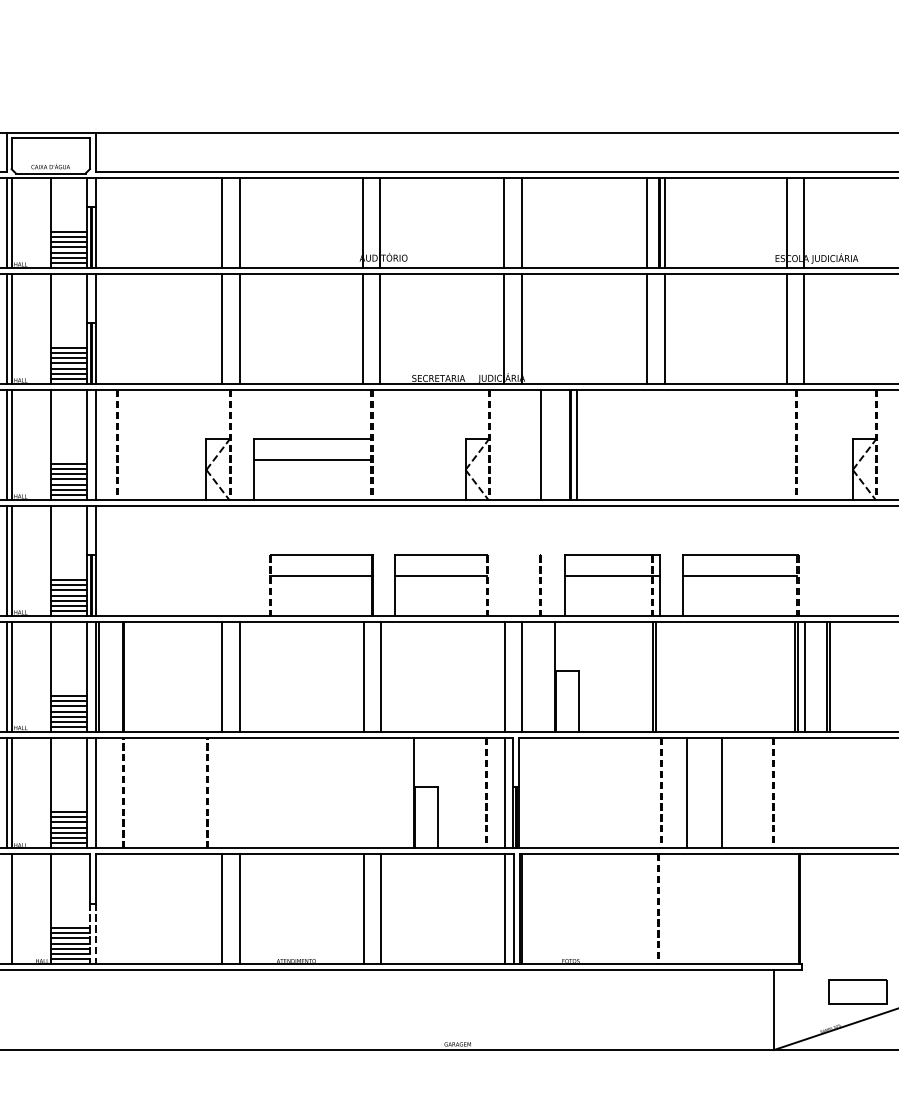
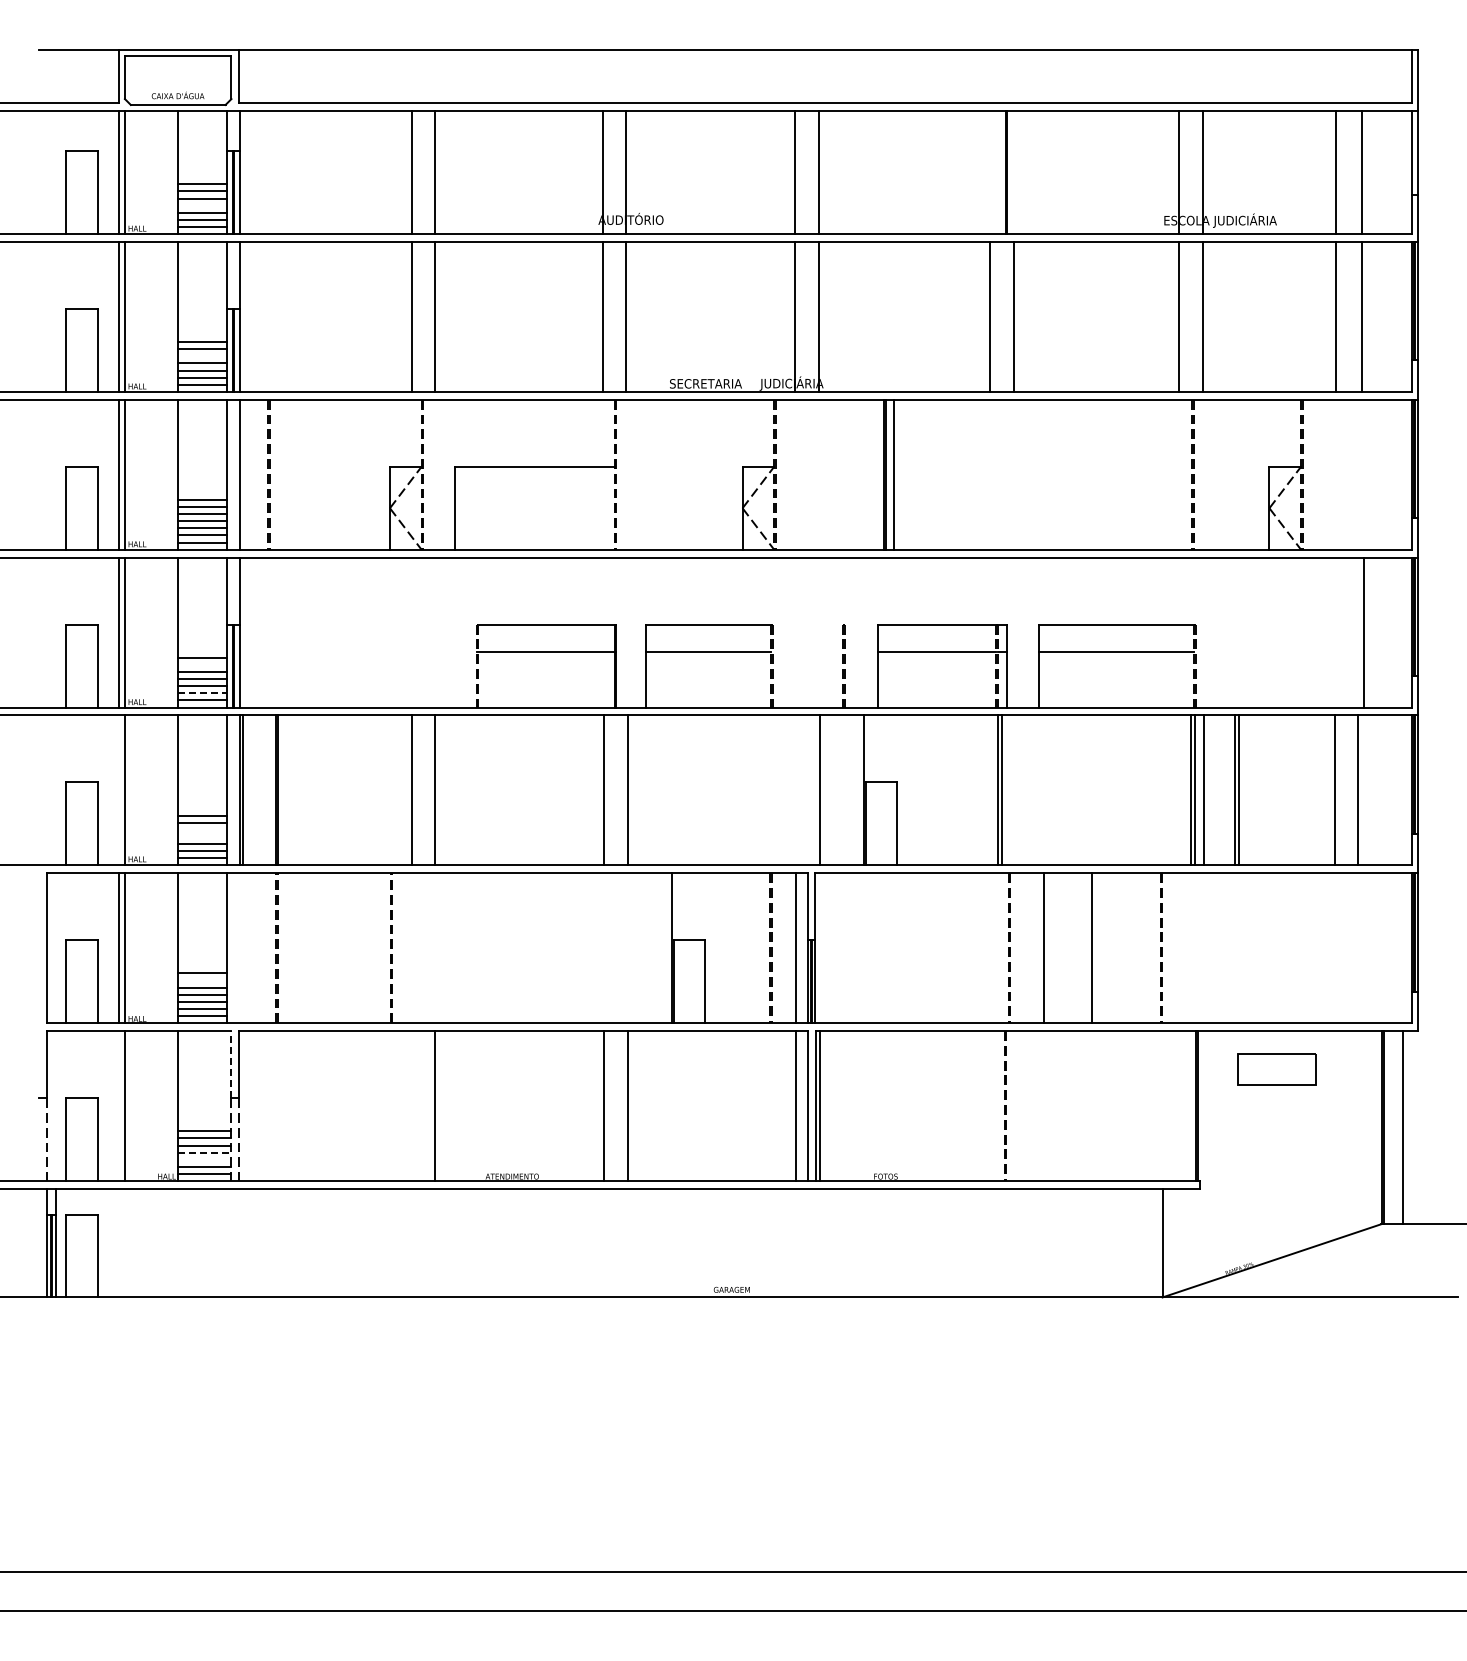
line: (647, 223) -> (989, 172), removed
line: (664, 223) -> (1013, 172), removed
line: (68, 247) -> (202, 205), removed
line: (68, 358) -> (202, 356), removed
line: (541, 445) -> (845, 474), removed
line: (312, 459) -> (534, 494), removed
line: (68, 584) -> (202, 664), removed
line: (68, 606) -> (202, 693), solid -> dashed
line: (6, 677) -> (118, 790), removed
line: (505, 677) -> (796, 790), removed
line: (68, 706) -> (202, 829), removed
line: (68, 711) -> (202, 836), removed
line: (95, 793) -> (239, 948), removed
line: (68, 817) -> (202, 980), removed
line: (89, 878) -> (231, 1064), solid -> dashed
line: (222, 909) -> (411, 1106), removed
line: (70, 943) -> (204, 1152), solid -> dashed
line: (70, 948) -> (204, 1159), removed
part: (858, 991) -> (1276, 1069), moved

